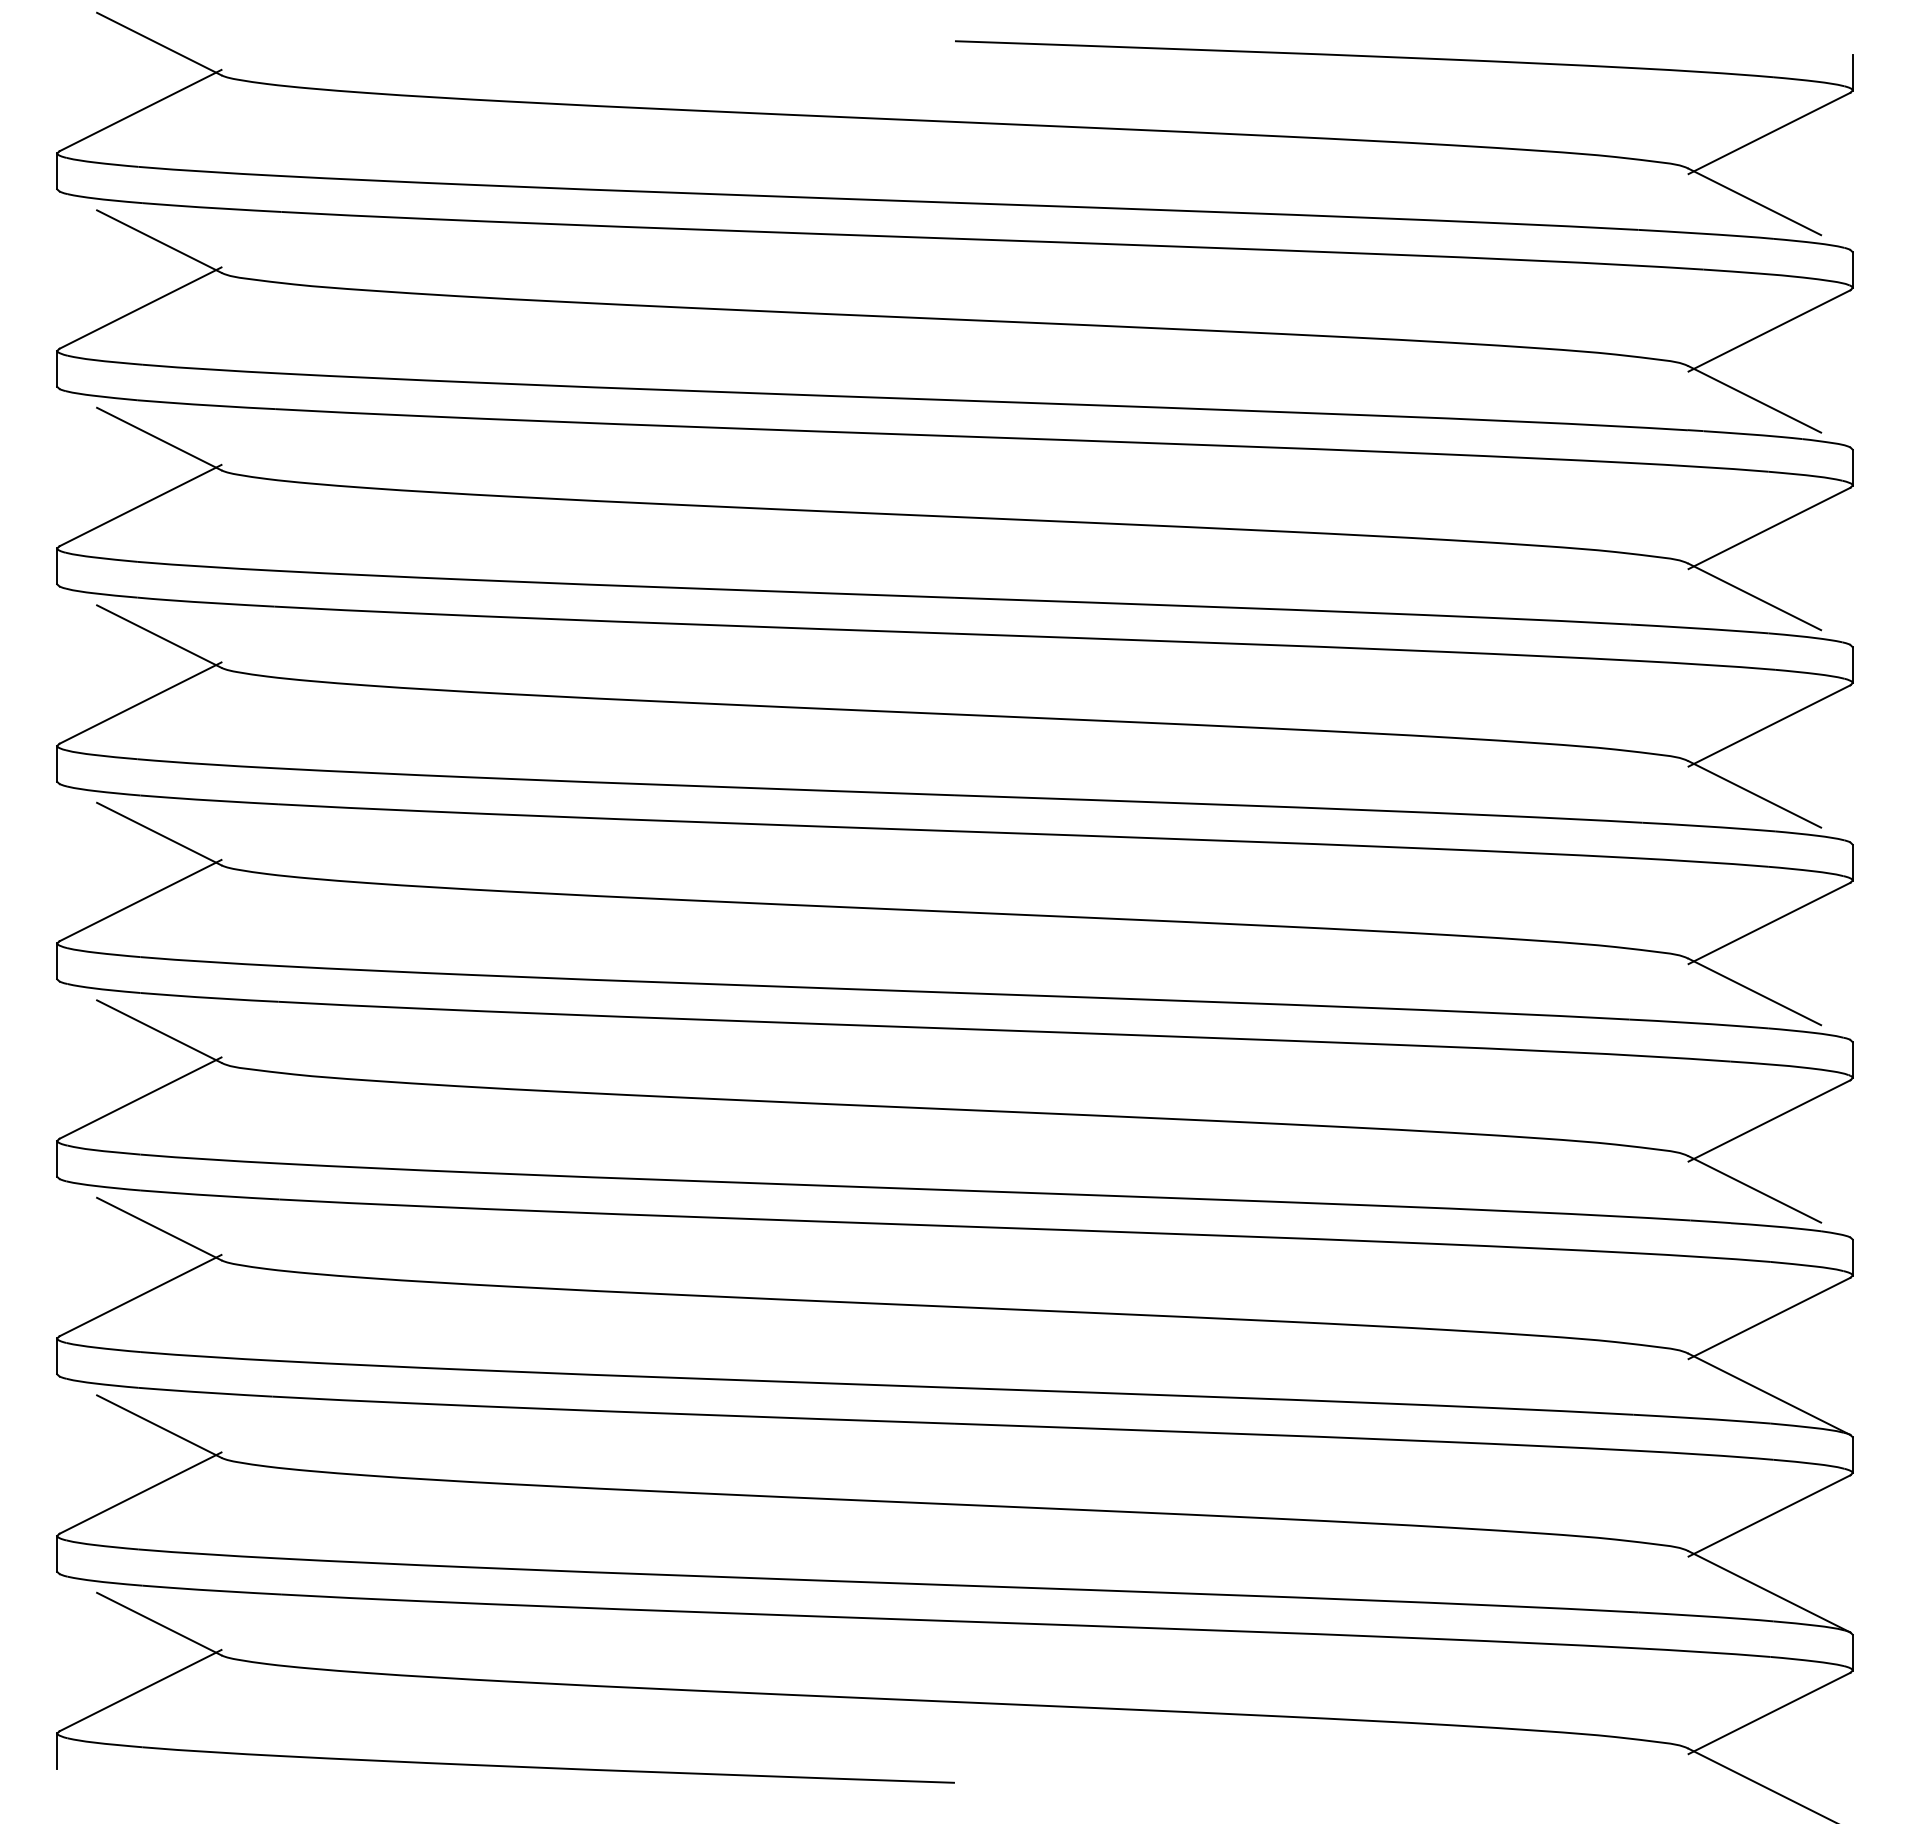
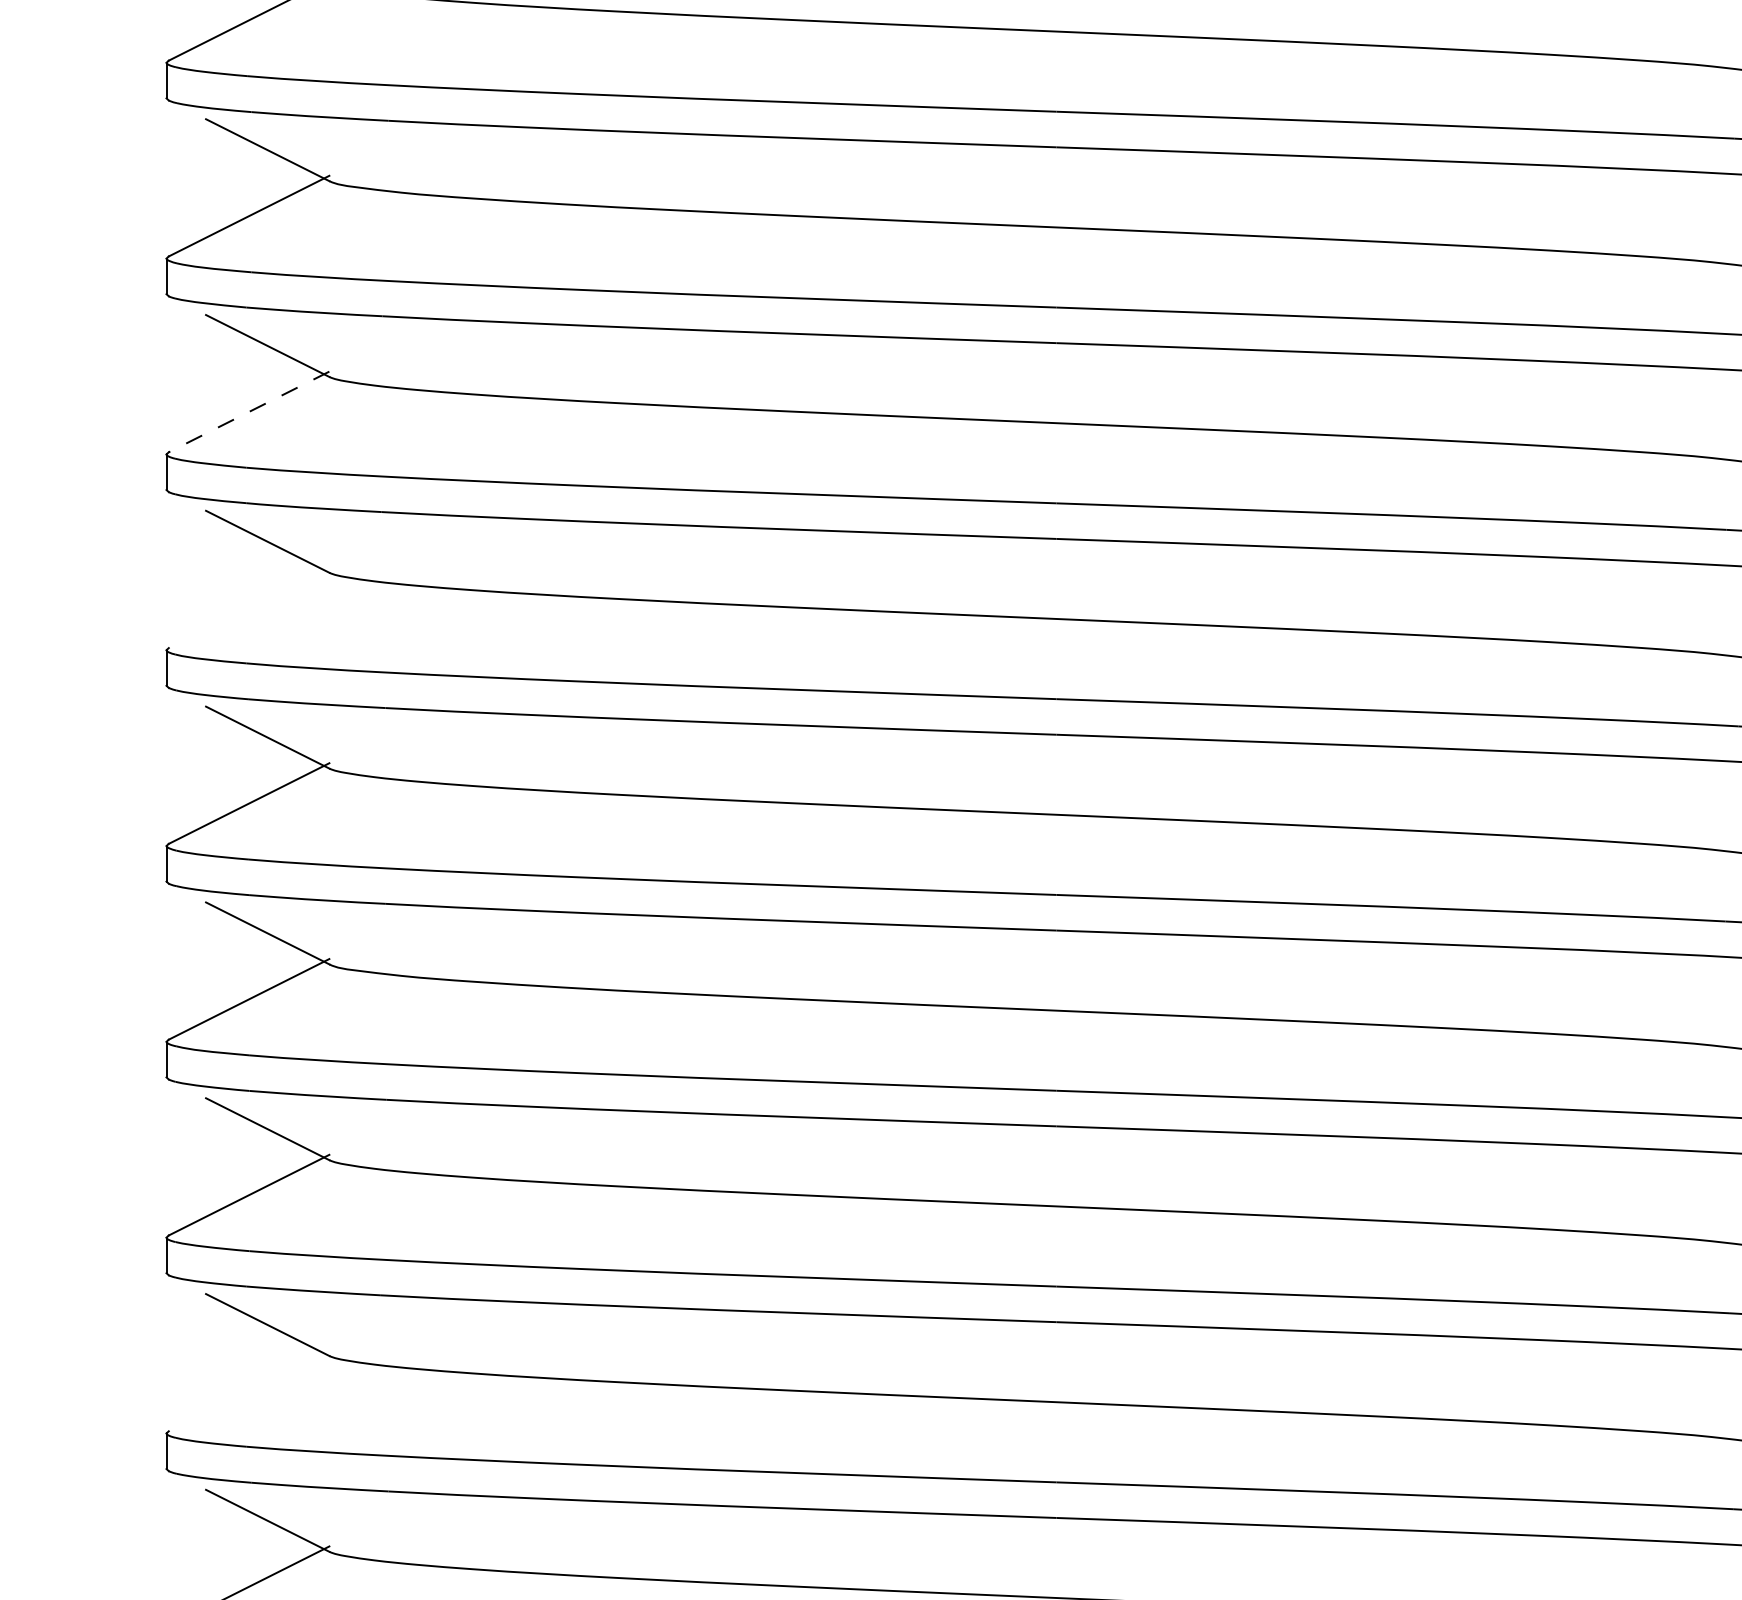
line: (140, 505) -> (249, 411), solid -> dashed
line: (140, 702) -> (249, 607), removed
line: (140, 1492) -> (249, 1390), removed

